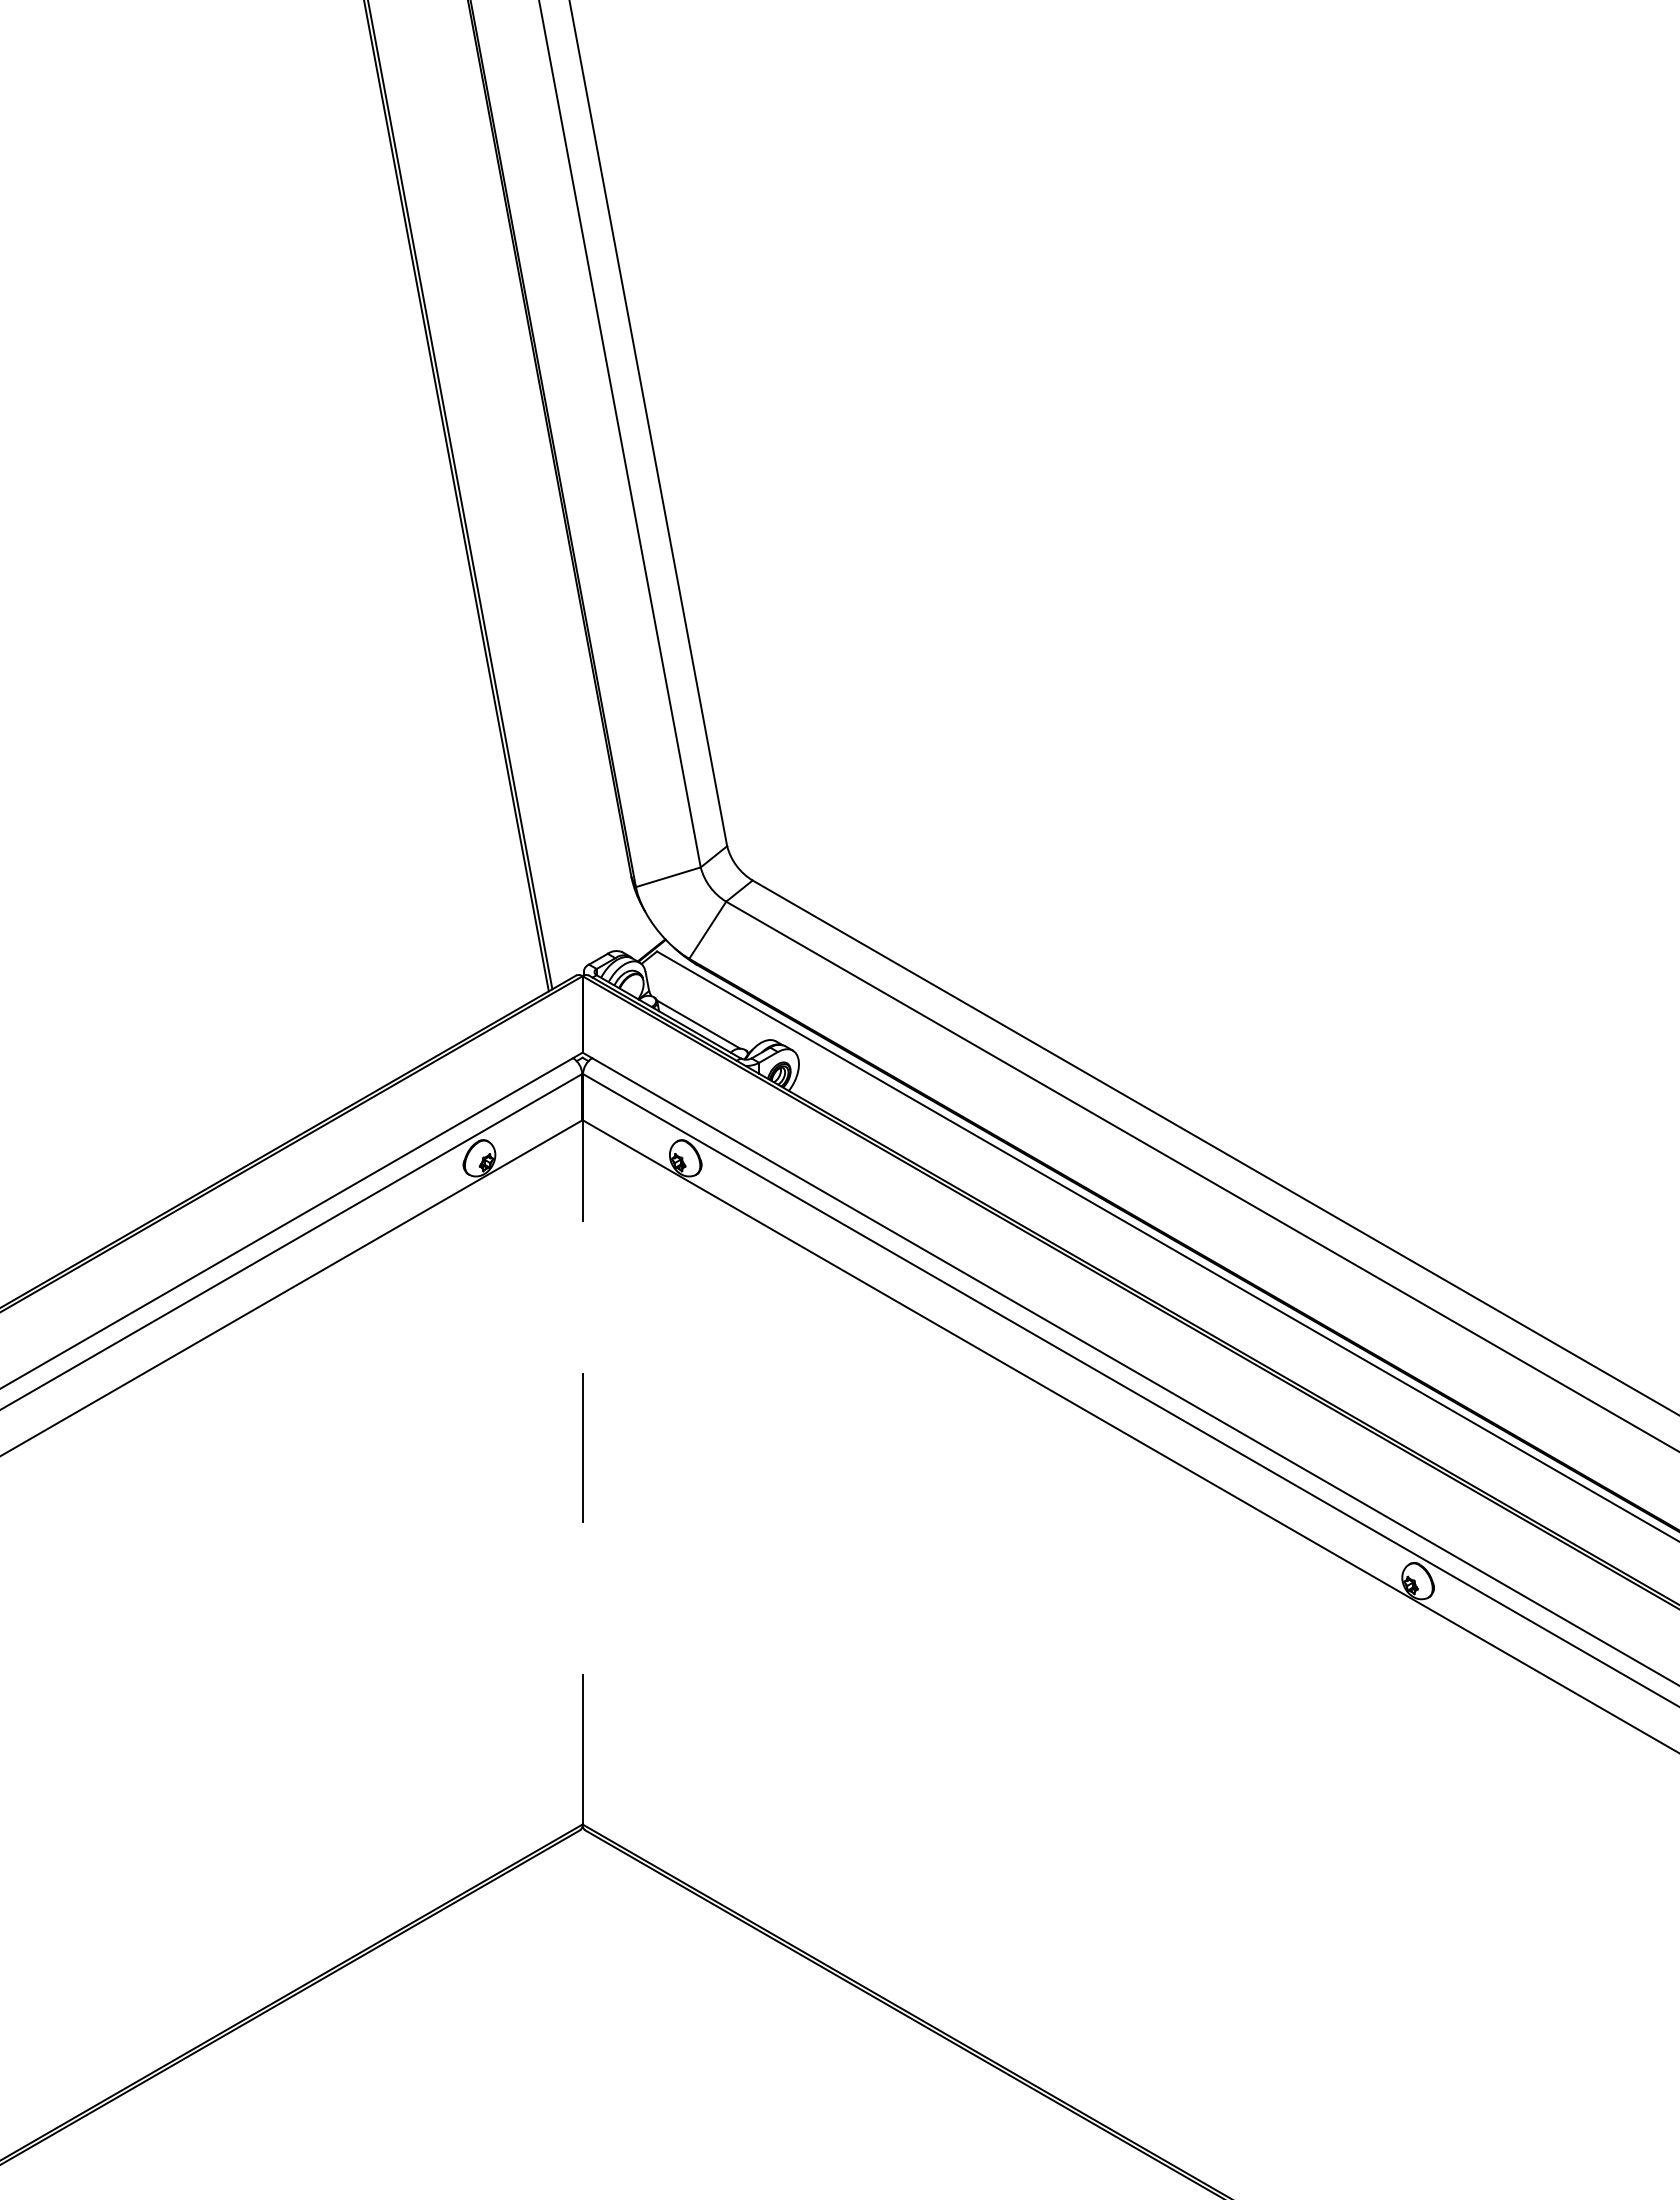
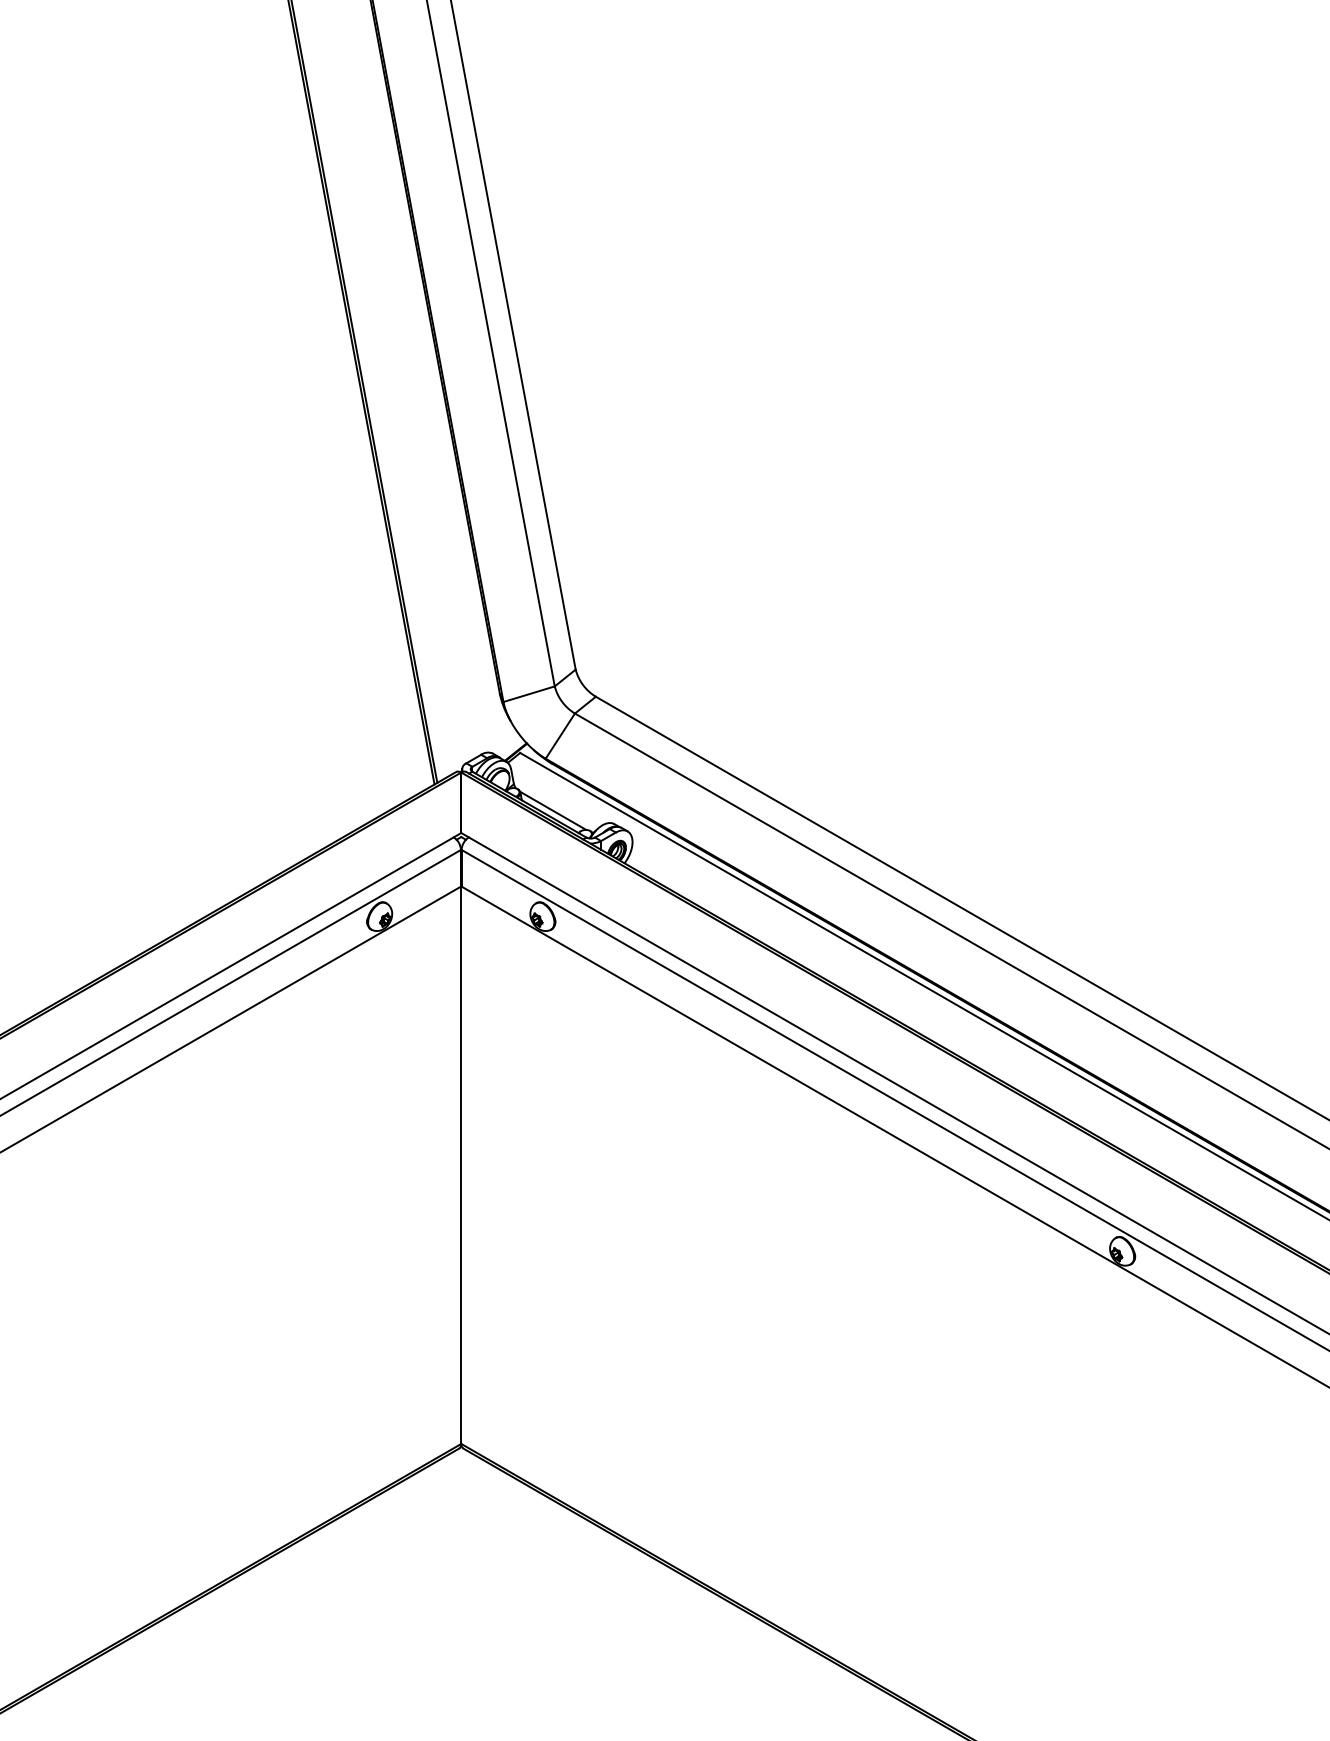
line: (582, 1449) -> (461, 1147), dashed -> solid

